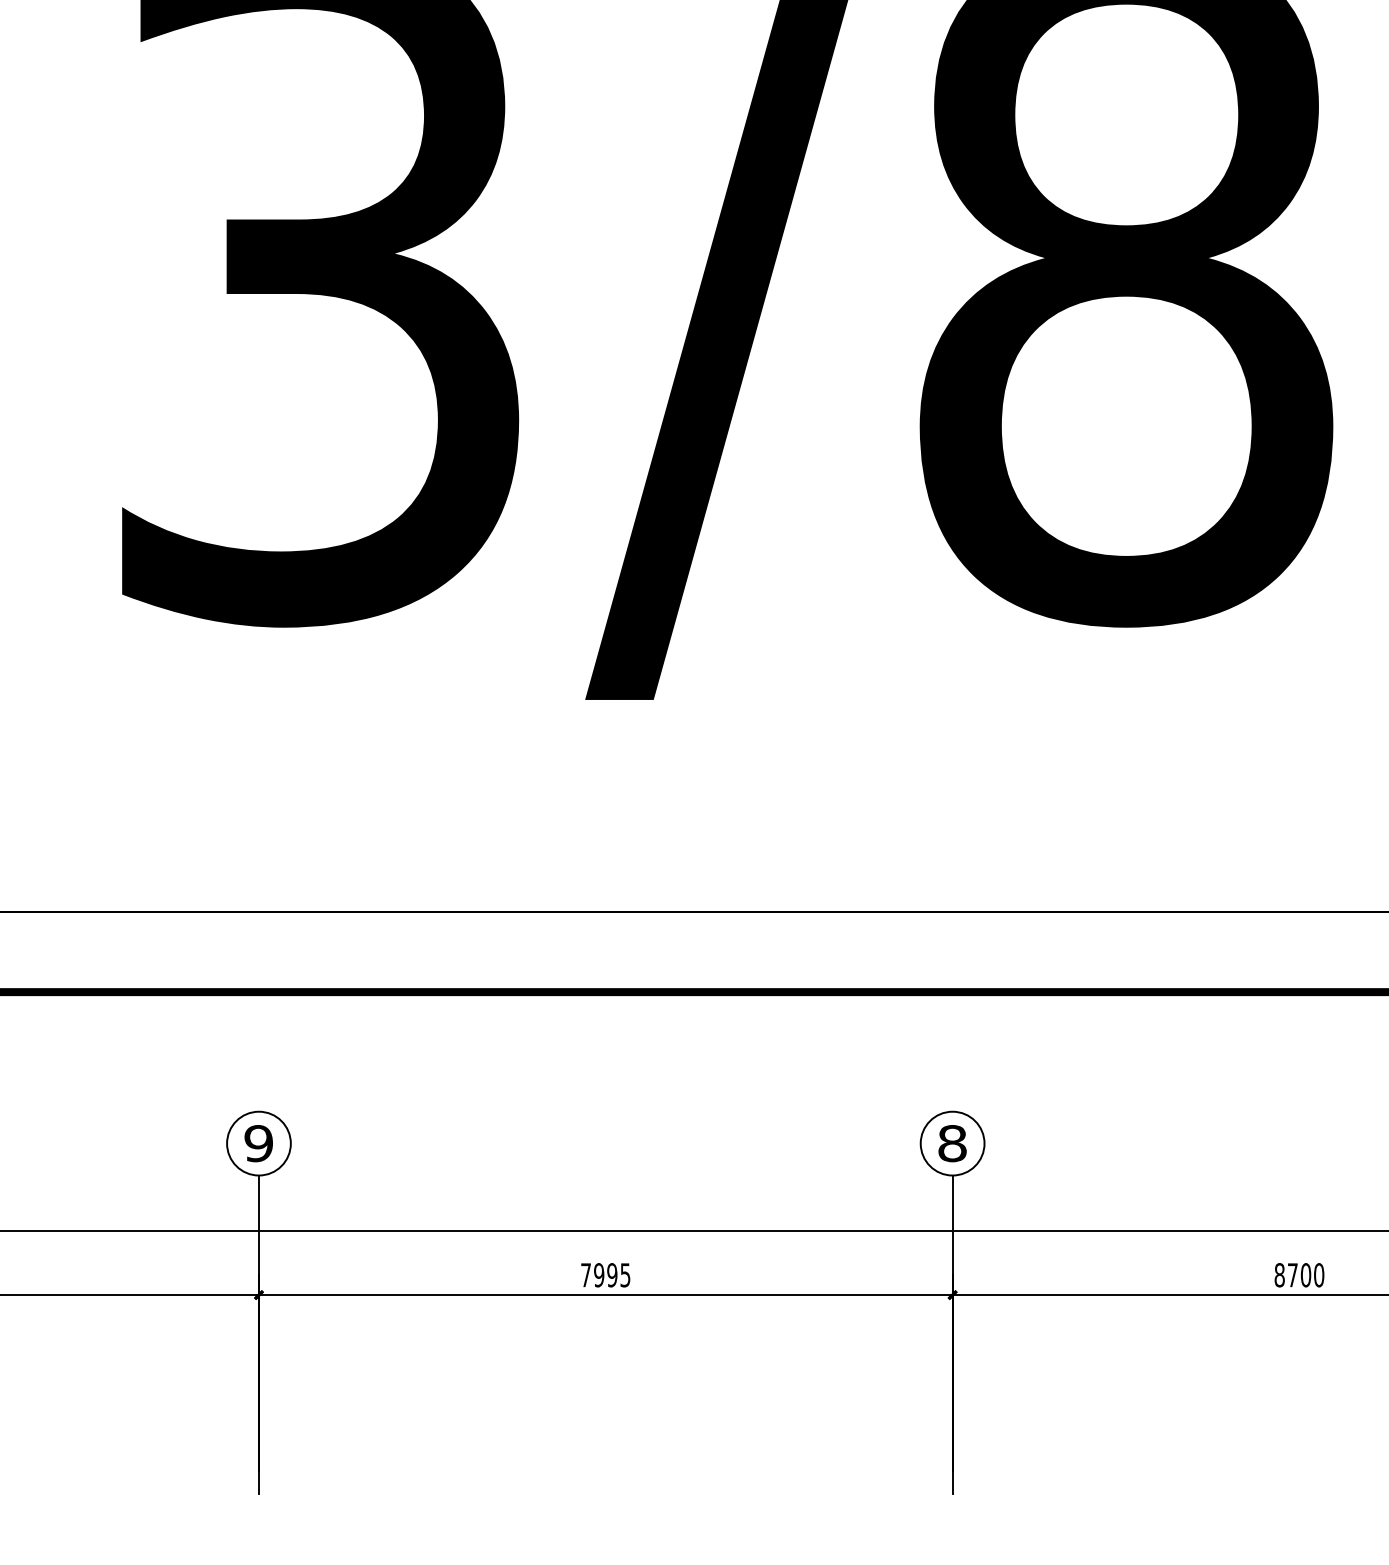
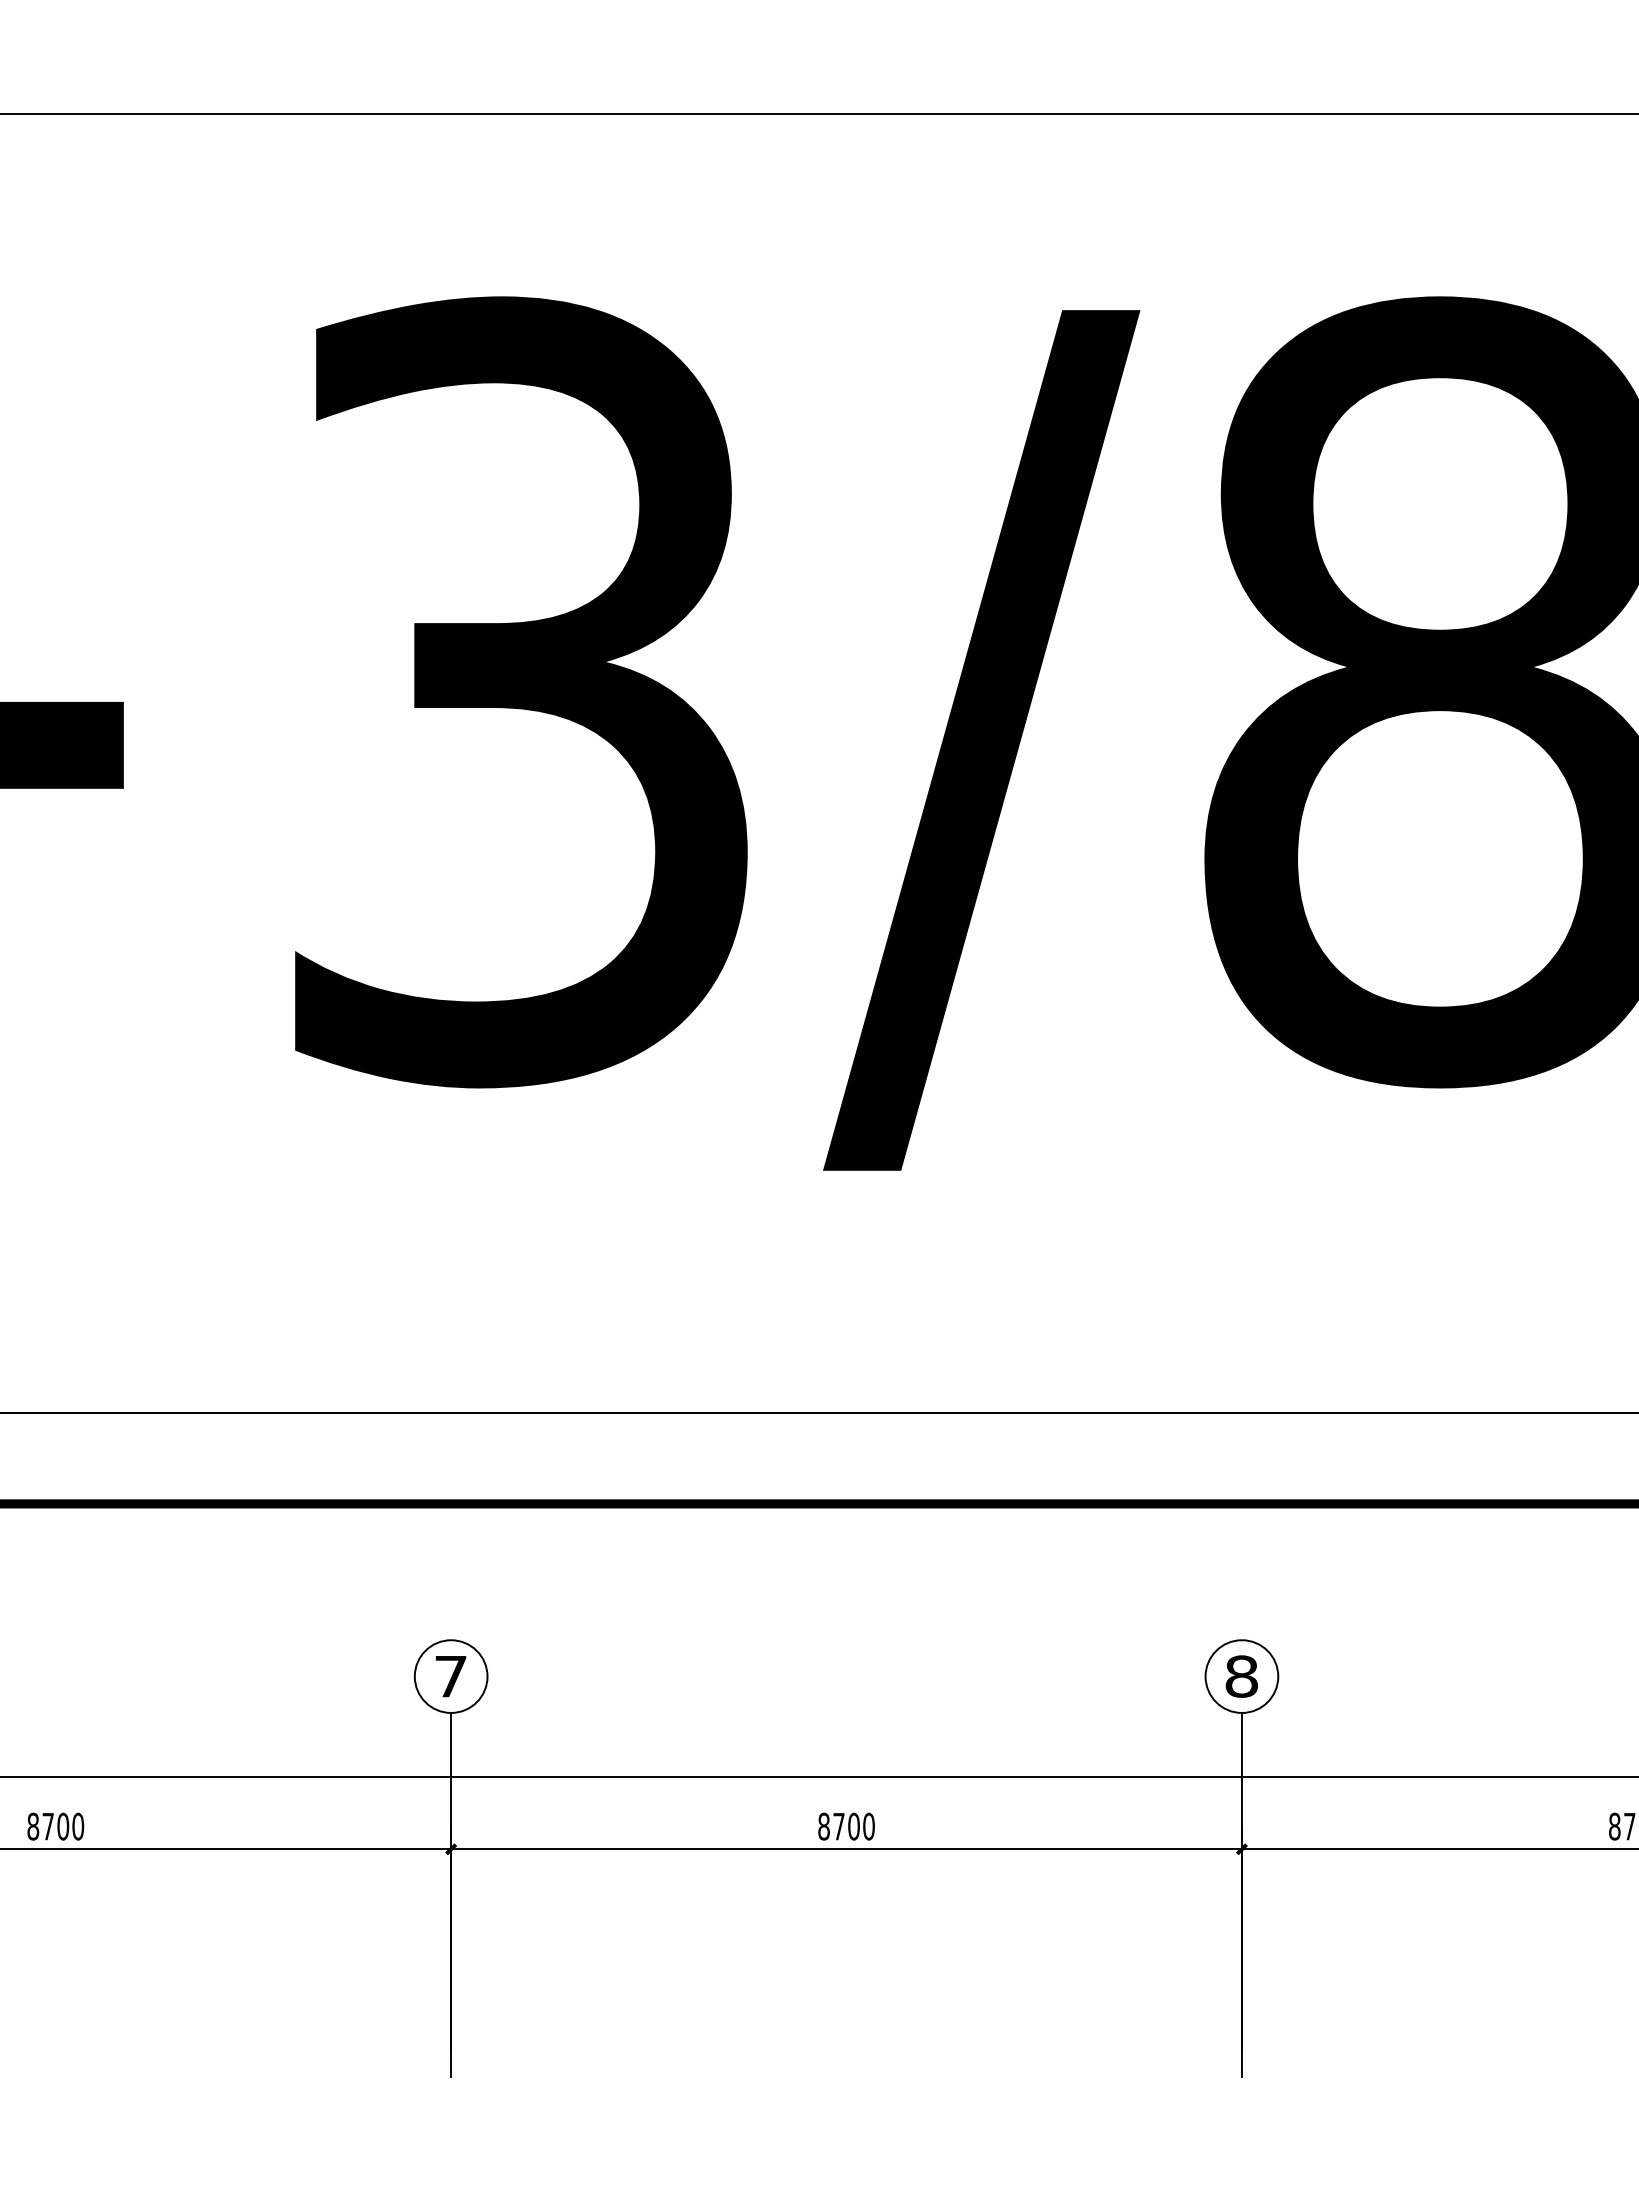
text: (258, 1143) -> (450, 1676), 9 -> 7
text: (605, 1275) -> (846, 1826), 7995 -> 8700

